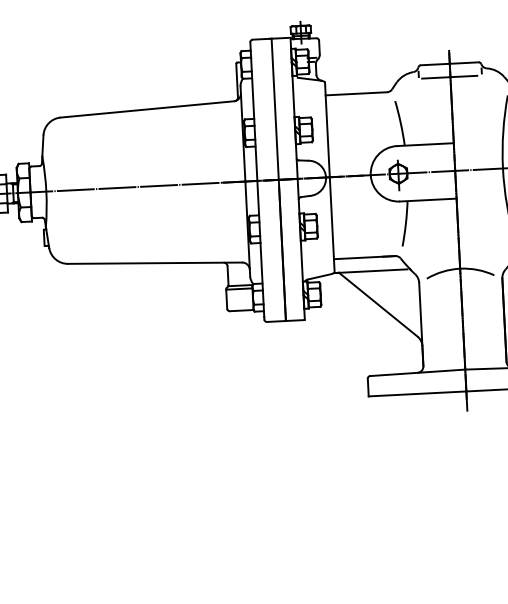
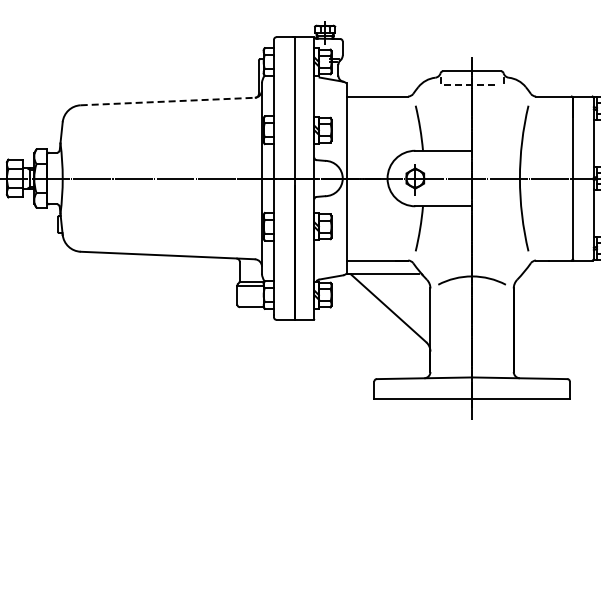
line: (449, 77) -> (471, 84), solid -> dashed
line: (148, 109) -> (168, 101), solid -> dashed

